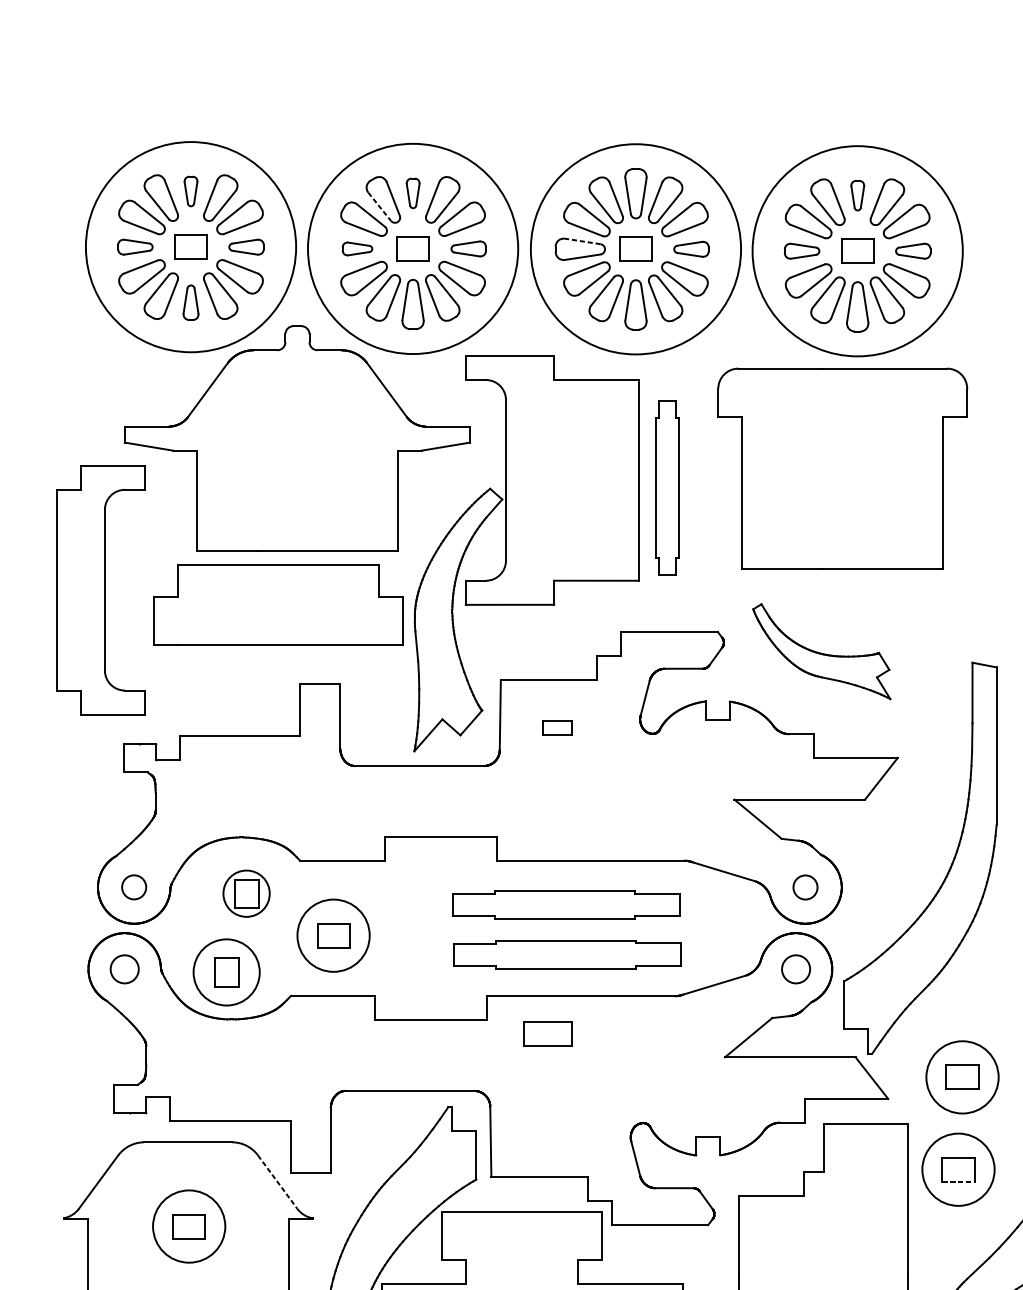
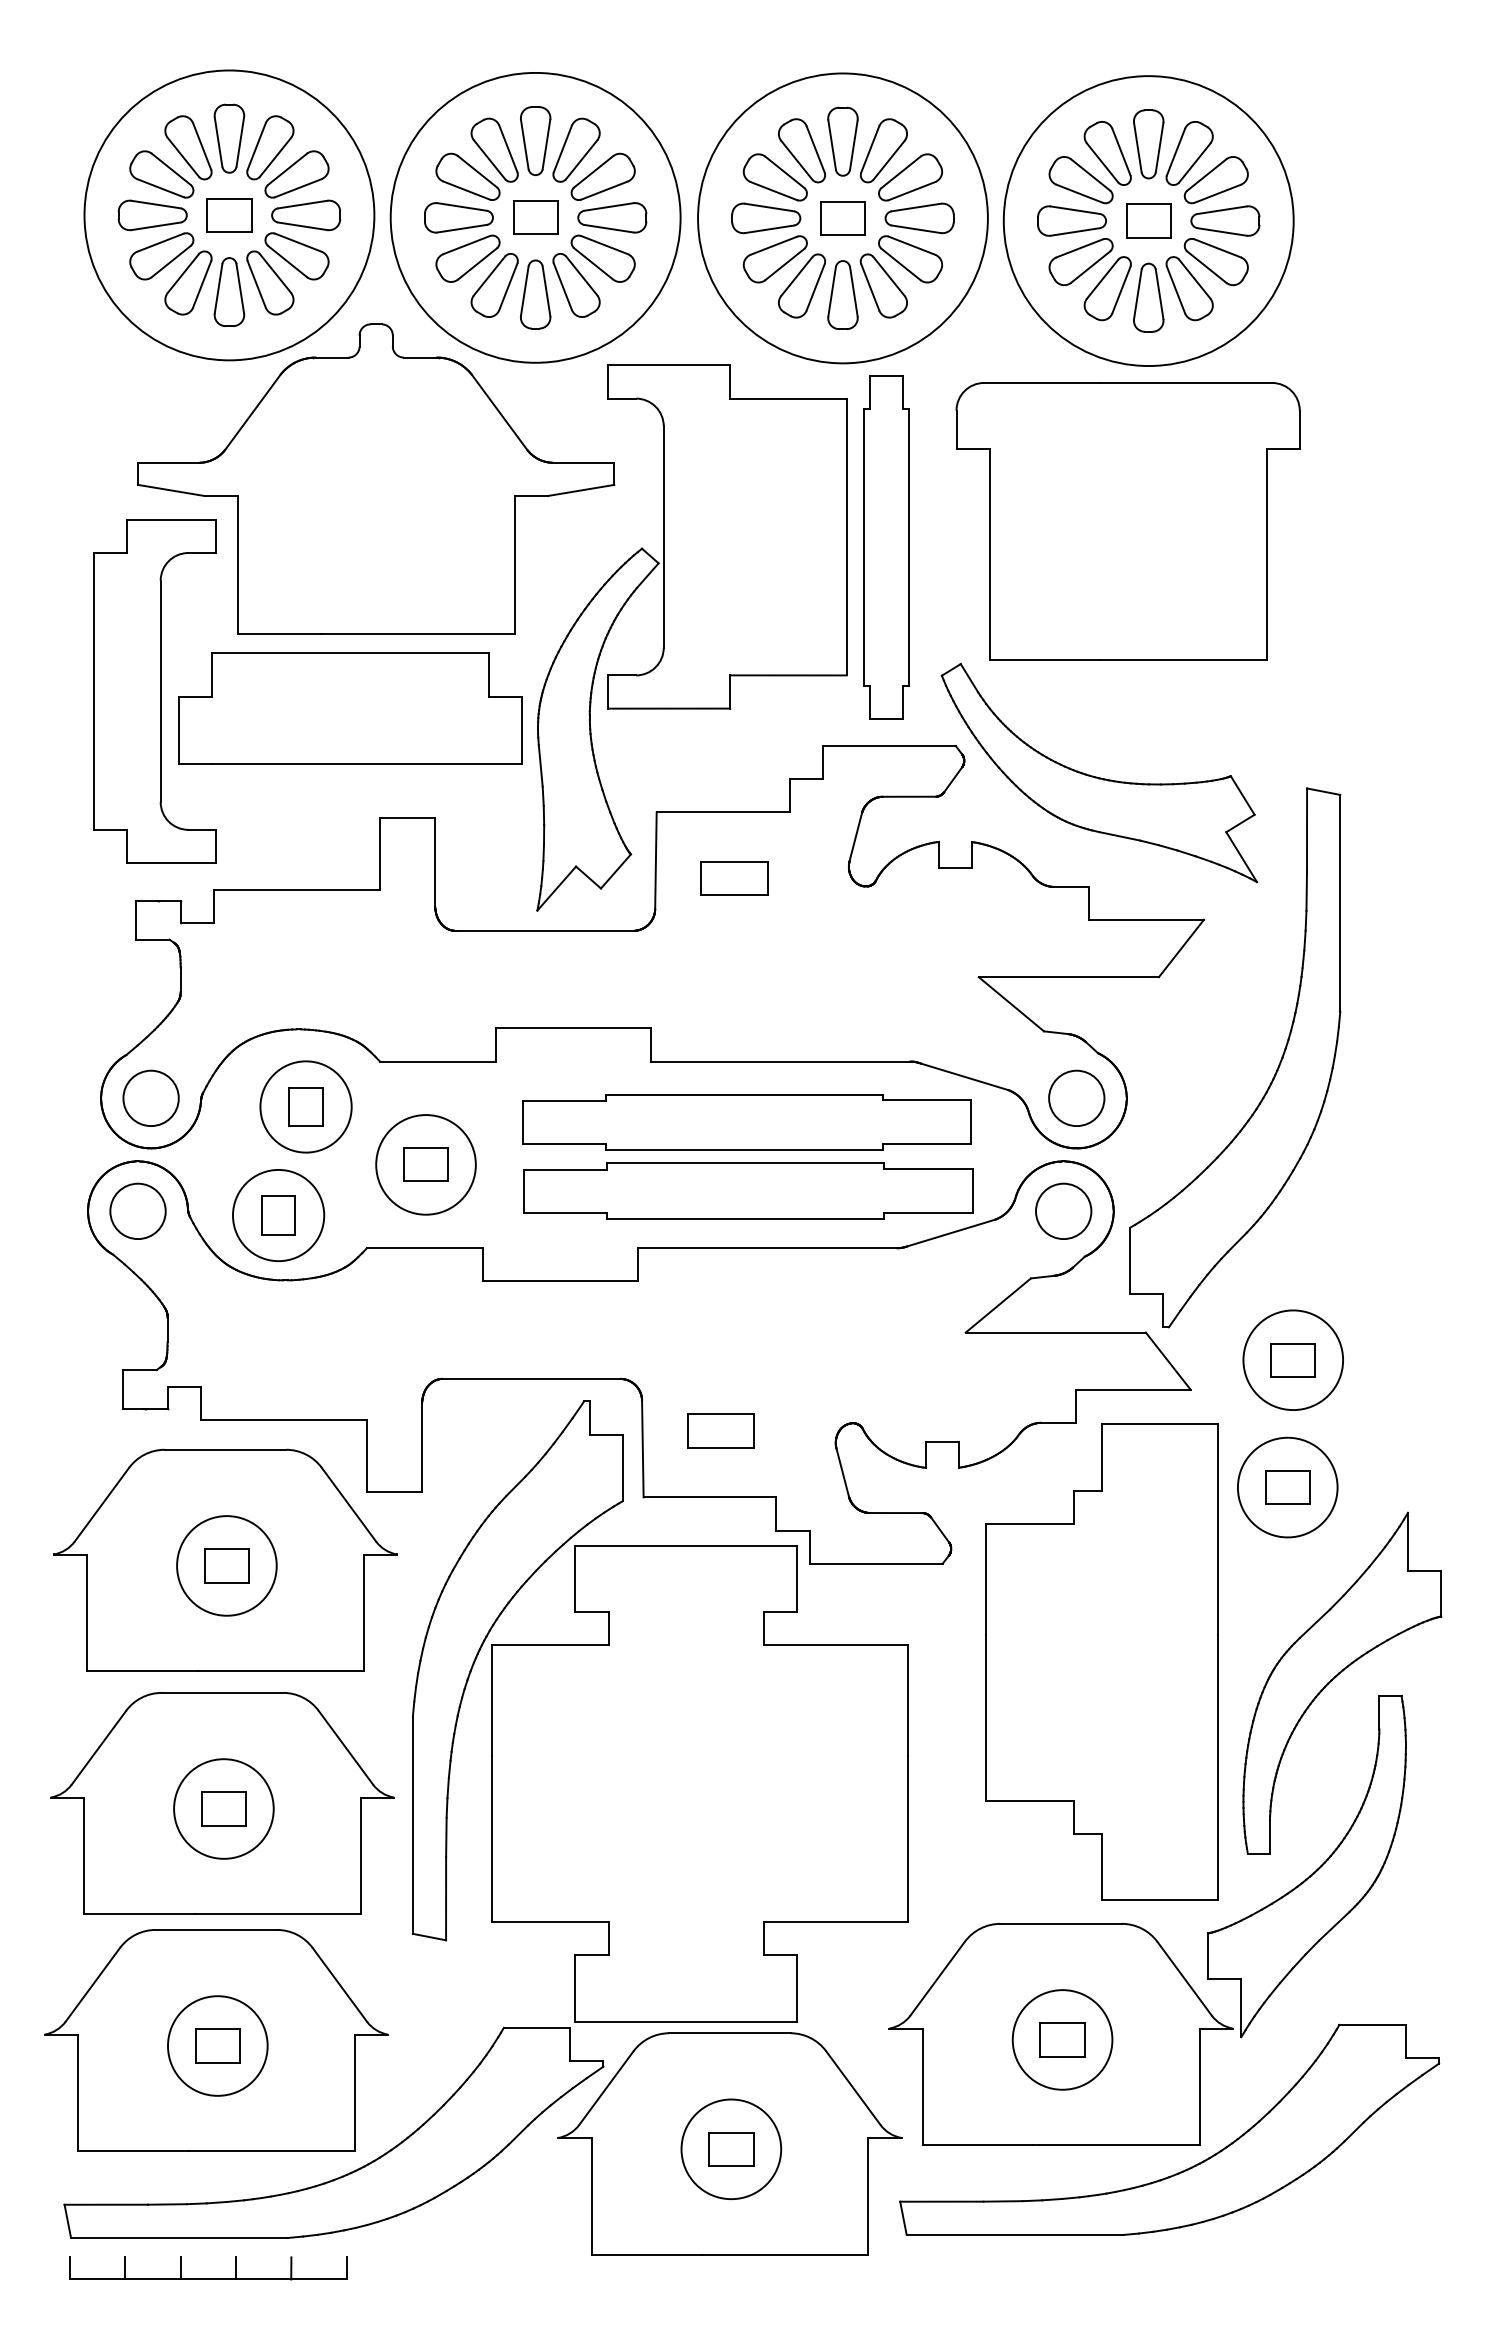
part: (191, 191) -> (229, 138), size x1.67
part: (412, 193) -> (535, 141), size x1.67
part: (857, 195) -> (1148, 144), size x1.67
line: (379, 206) -> (489, 159), dashed -> solid
line: (582, 241) -> (769, 207), dashed -> solid
part: (135, 247) -> (152, 215), size x1.43
part: (246, 247) -> (305, 215), size x1.43
part: (357, 248) -> (458, 217), size x1.67
part: (468, 248) -> (612, 217), size x1.43
part: (691, 249) -> (919, 218), size x1.43
part: (801, 250) -> (1071, 220), size x1.43
part: (913, 250) -> (1225, 220), size x1.43
part: (191, 302) -> (229, 291), size x1.43
part: (667, 487) -> (886, 547), size x1.43
part: (100, 590) -> (154, 691), moved
part: (821, 651) -> (1098, 773), size x1.67
part: (557, 728) -> (734, 878), size x1.67
circle: (133, 886) -> (150, 1097), size x1.67
circle: (805, 887) -> (1076, 1098), size x1.67
circle: (246, 893) -> (305, 1106), size x1.43
part: (565, 904) -> (746, 1122), size x1.43
part: (567, 954) -> (748, 1190), size x1.43
circle: (124, 968) -> (137, 1210), size x1.43
circle: (795, 968) -> (1063, 1210), size x1.43
part: (547, 1034) -> (720, 1430), moved
line: (277, 1182) -> (348, 1504), dashed -> solid
line: (959, 1182) -> (1288, 1504), dashed -> solid

